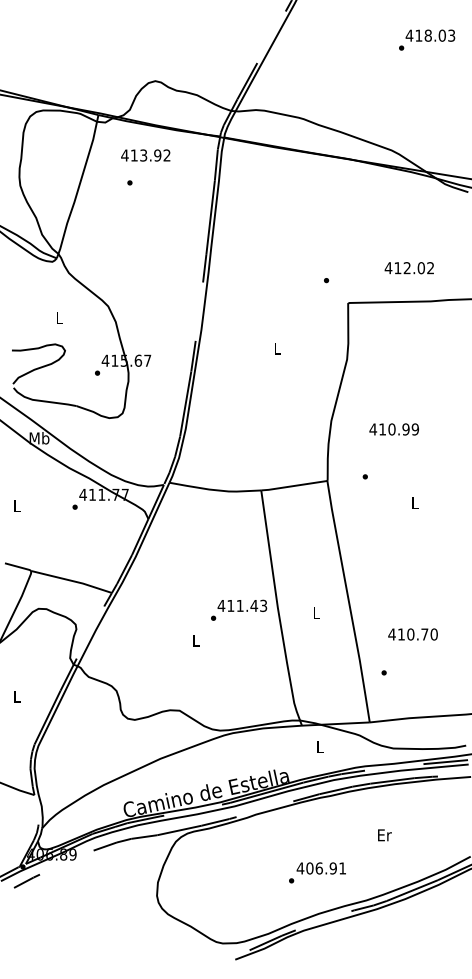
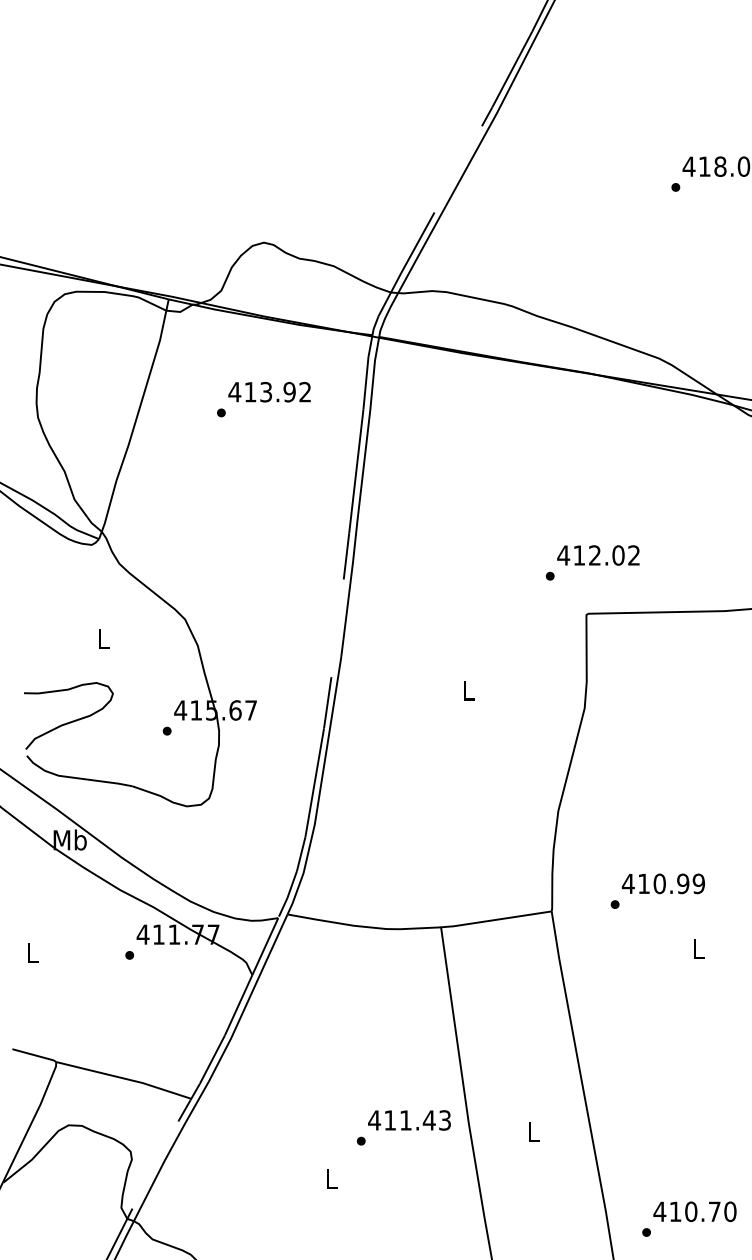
text: (145, 155) -> (269, 392), moved
text: (408, 268) -> (597, 556), moved
text: (393, 429) -> (662, 883), moved
text: (412, 634) -> (694, 1211), moved

